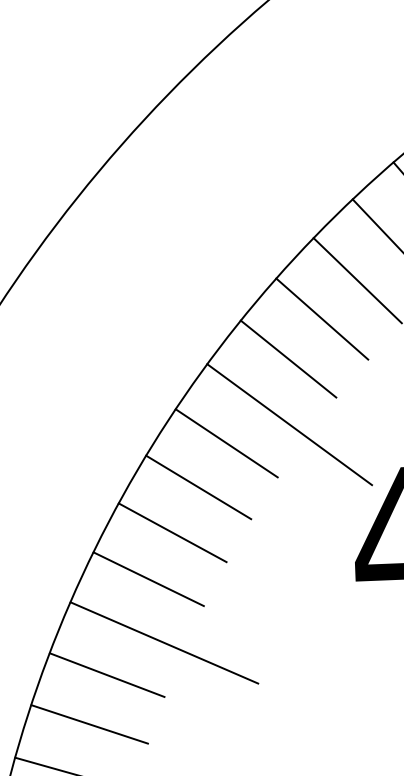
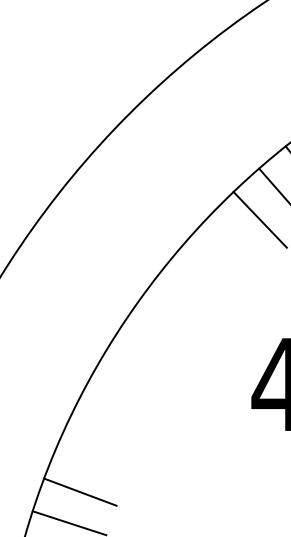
line: (321, 318) -> (236, 242), removed
line: (288, 359) -> (214, 267), removed
line: (289, 424) -> (213, 308), removed
line: (226, 442) -> (173, 318), removed
line: (197, 486) -> (154, 345), removed
line: (172, 532) -> (137, 373), removed
line: (149, 579) -> (121, 402), removed
line: (164, 642) -> (129, 442), removed
line: (106, 674) -> (92, 461), removed

